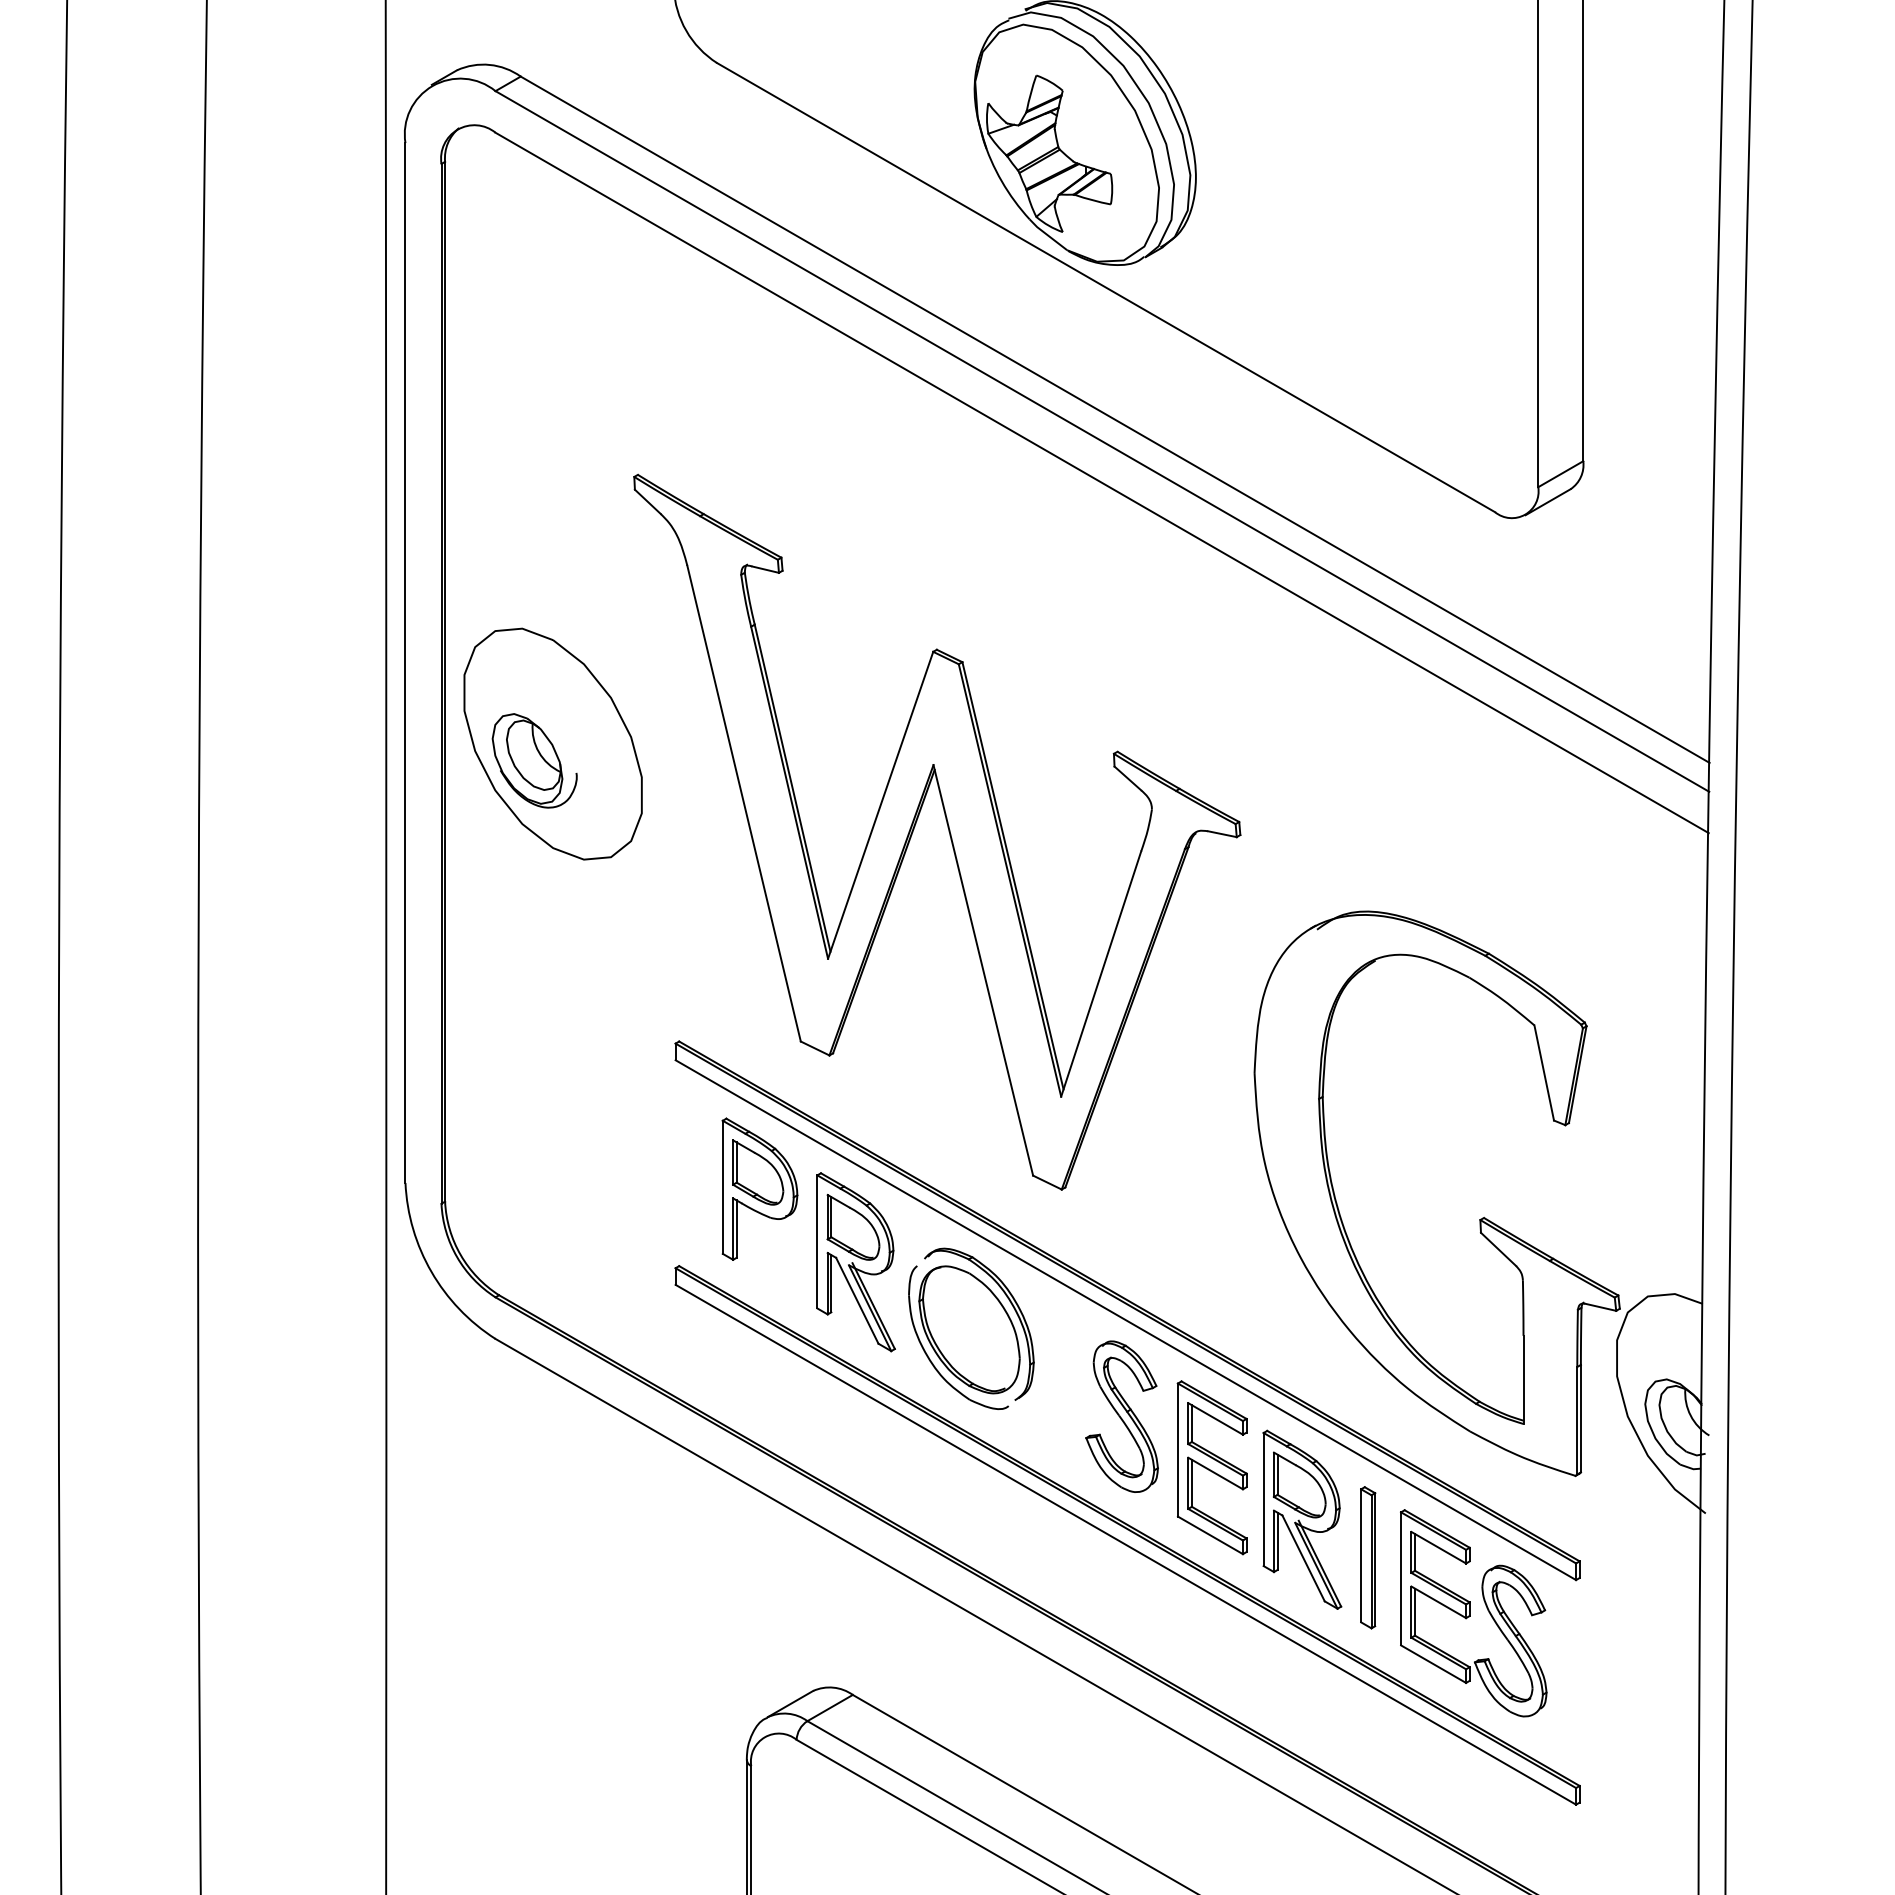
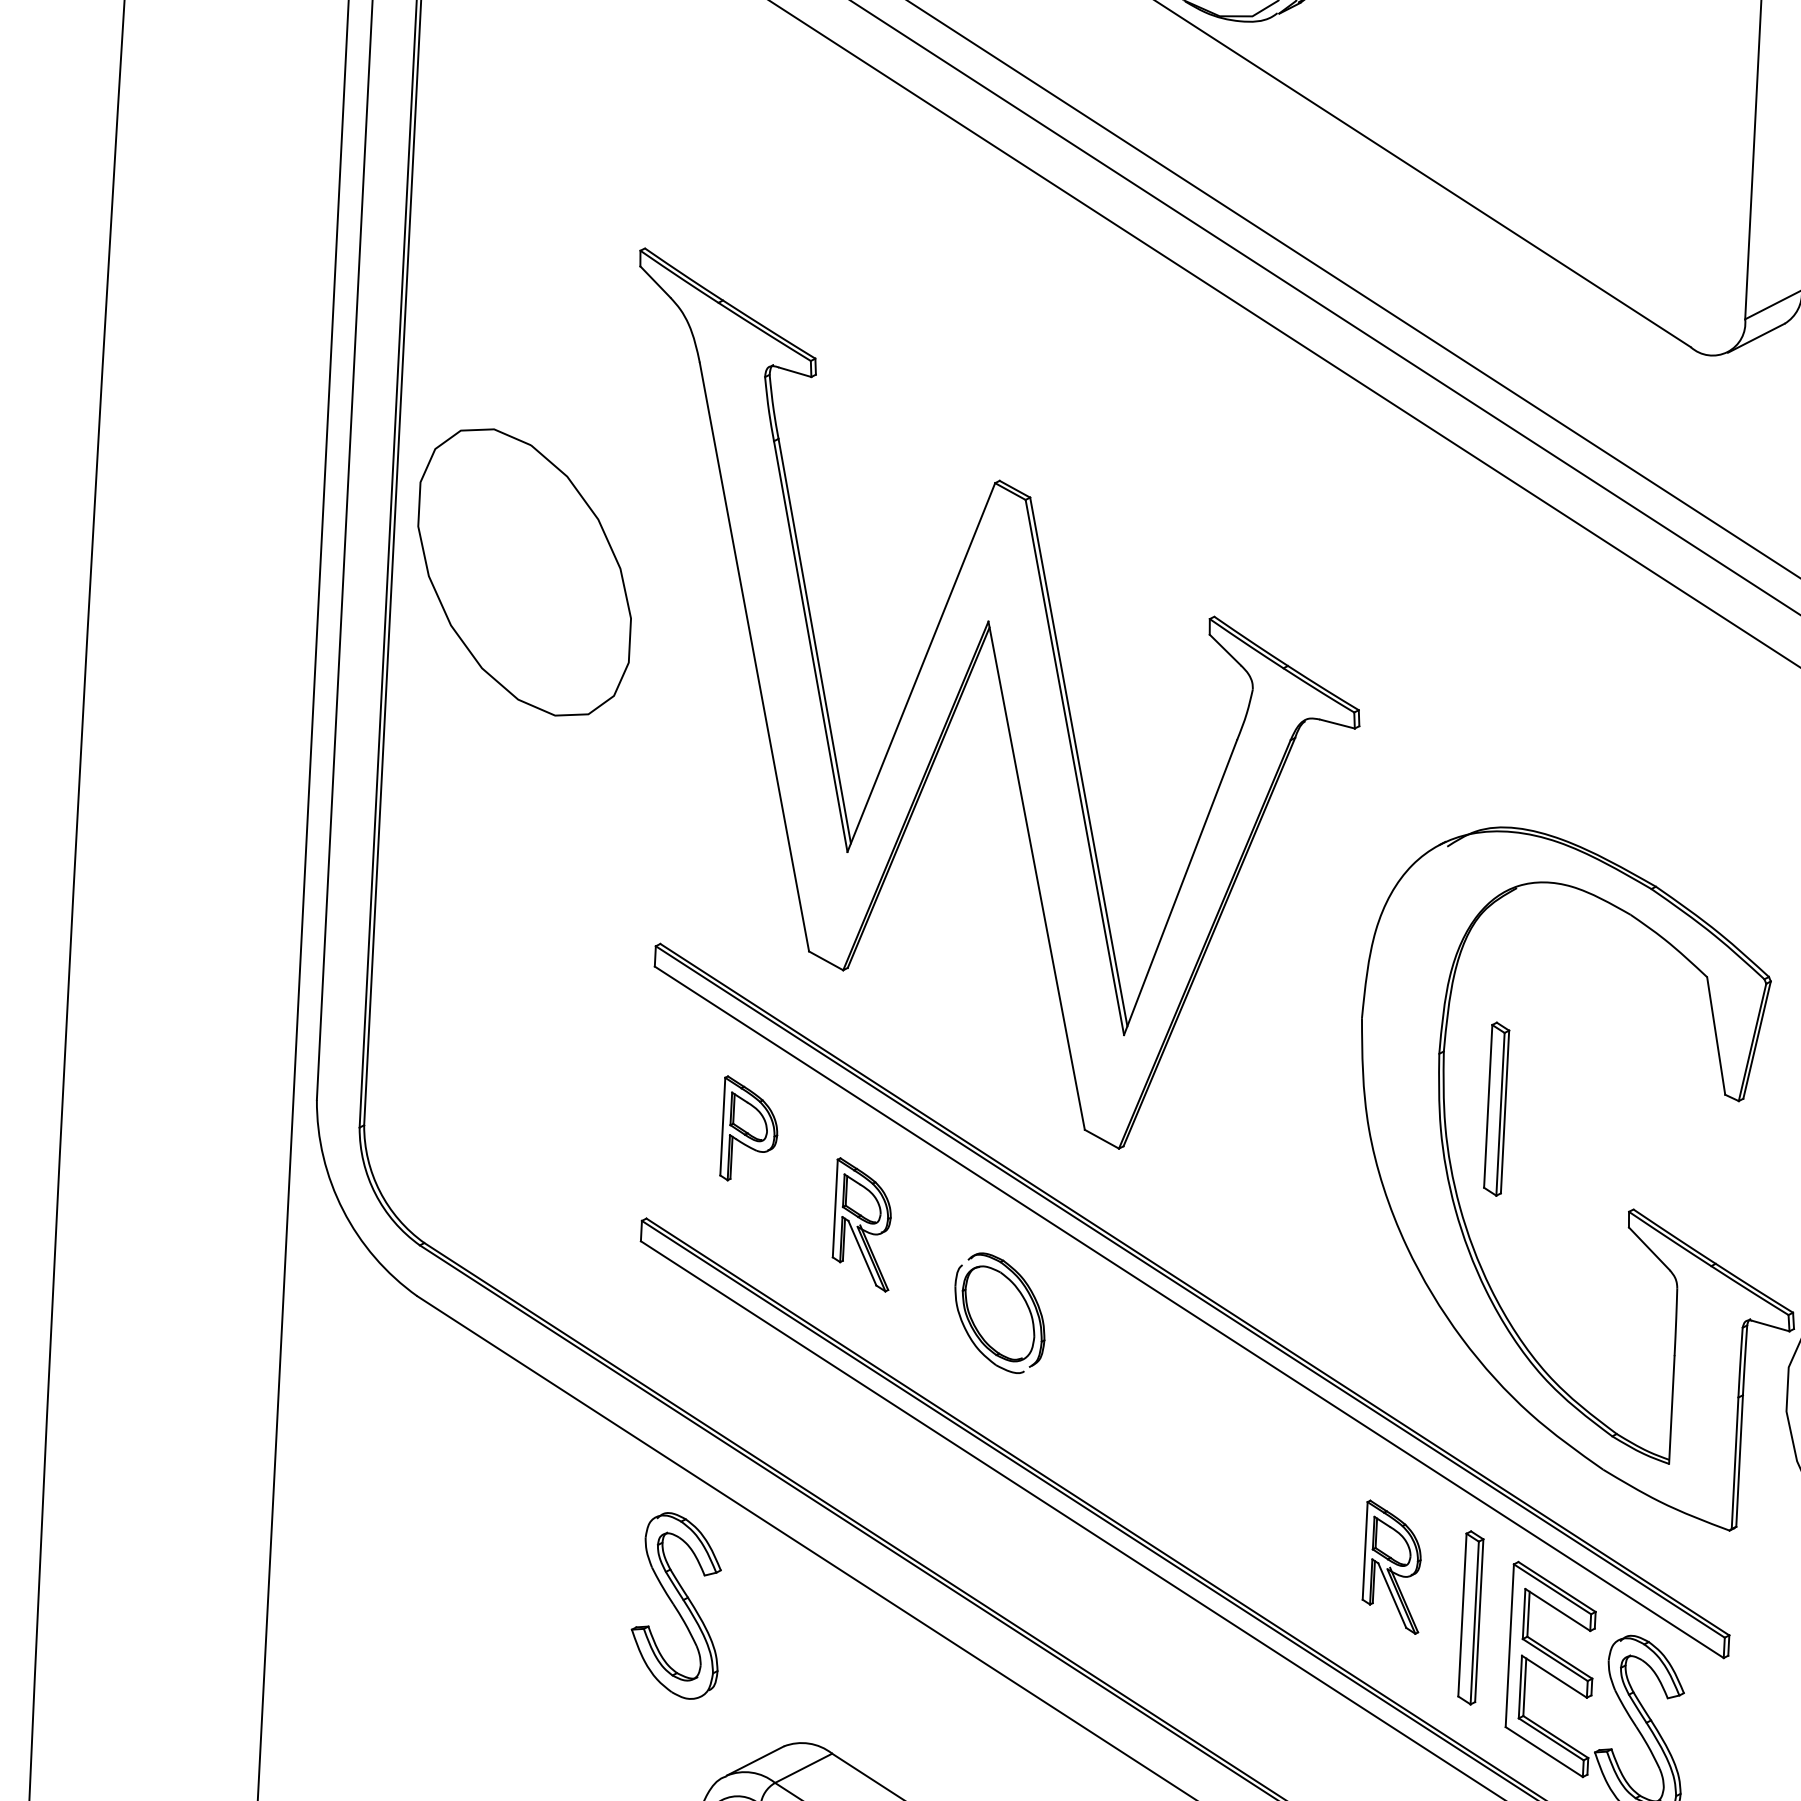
part: (534, 760) -> (500, 591), removed
part: (1368, 1141) -> (1497, 1108), added
part: (759, 1188) -> (749, 1128), size x0.6
part: (855, 1262) -> (862, 1225), size x0.6
part: (971, 1328) -> (1000, 1312), size x0.6
part: (1121, 1416) -> (676, 1605), moved
part: (1211, 1467) -> (1284, 1497), removed
part: (1302, 1519) -> (1392, 1567), size x0.6

